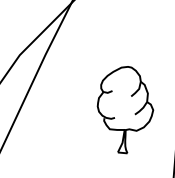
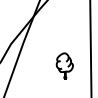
part: (124, 108) -> (64, 65), size x0.6

